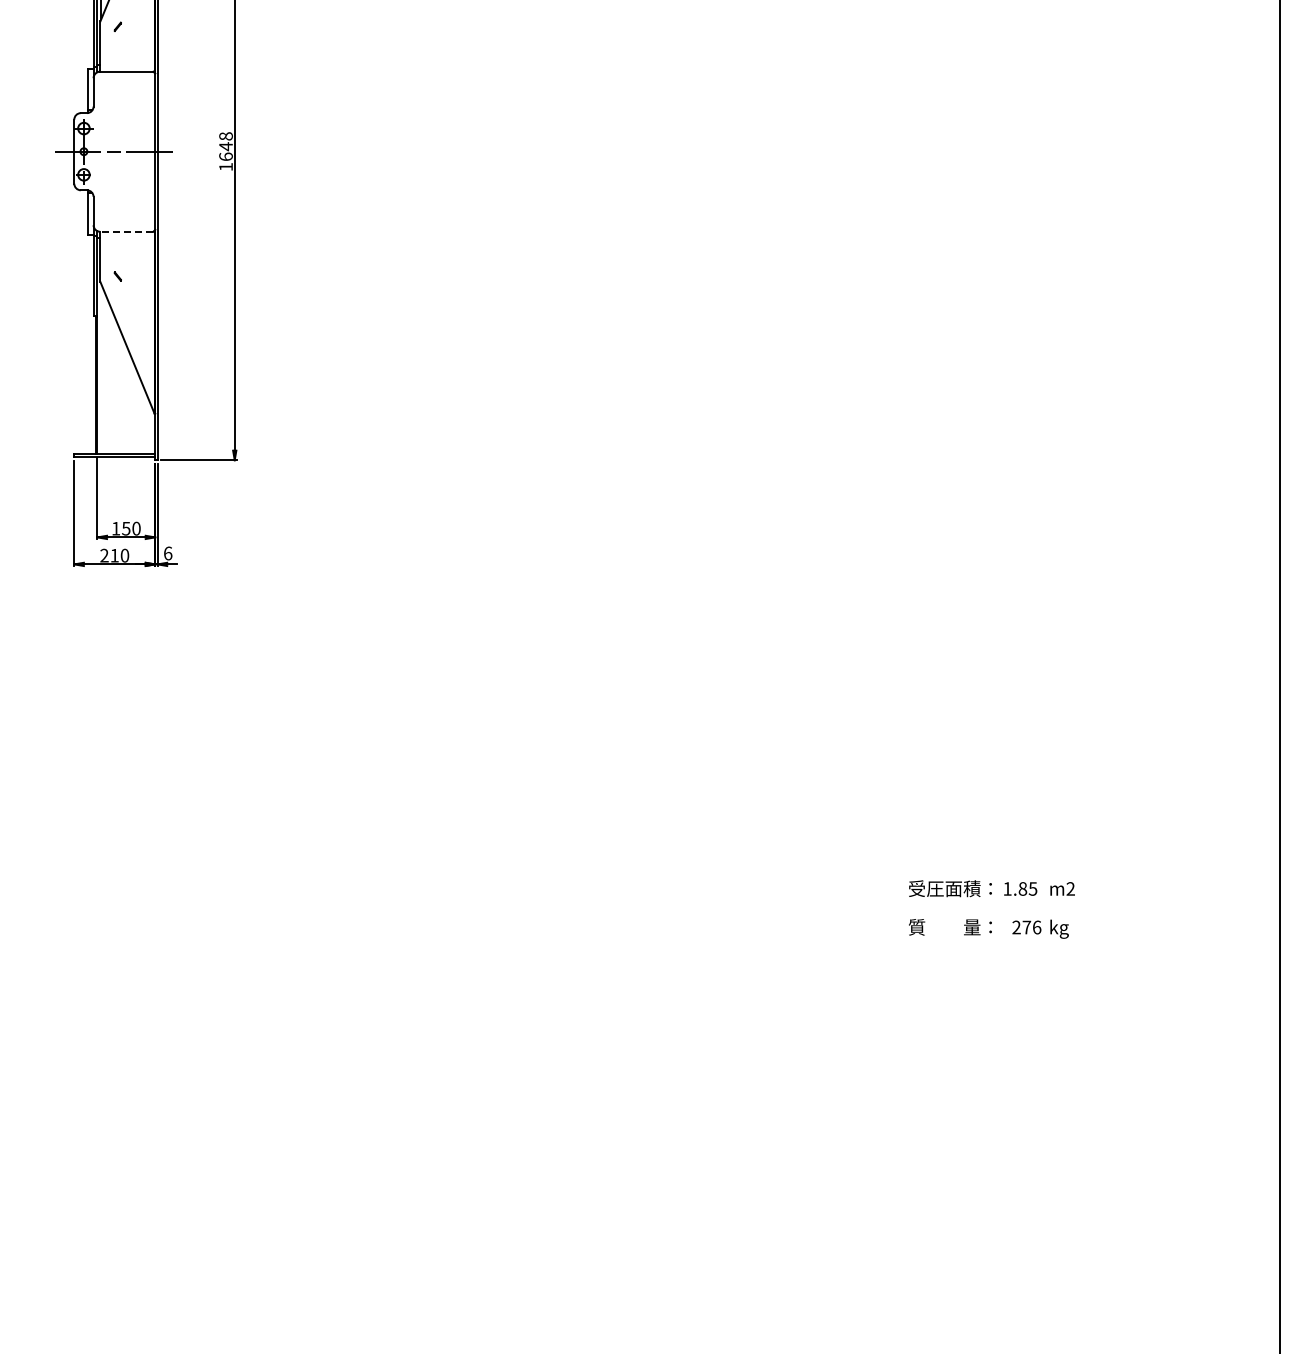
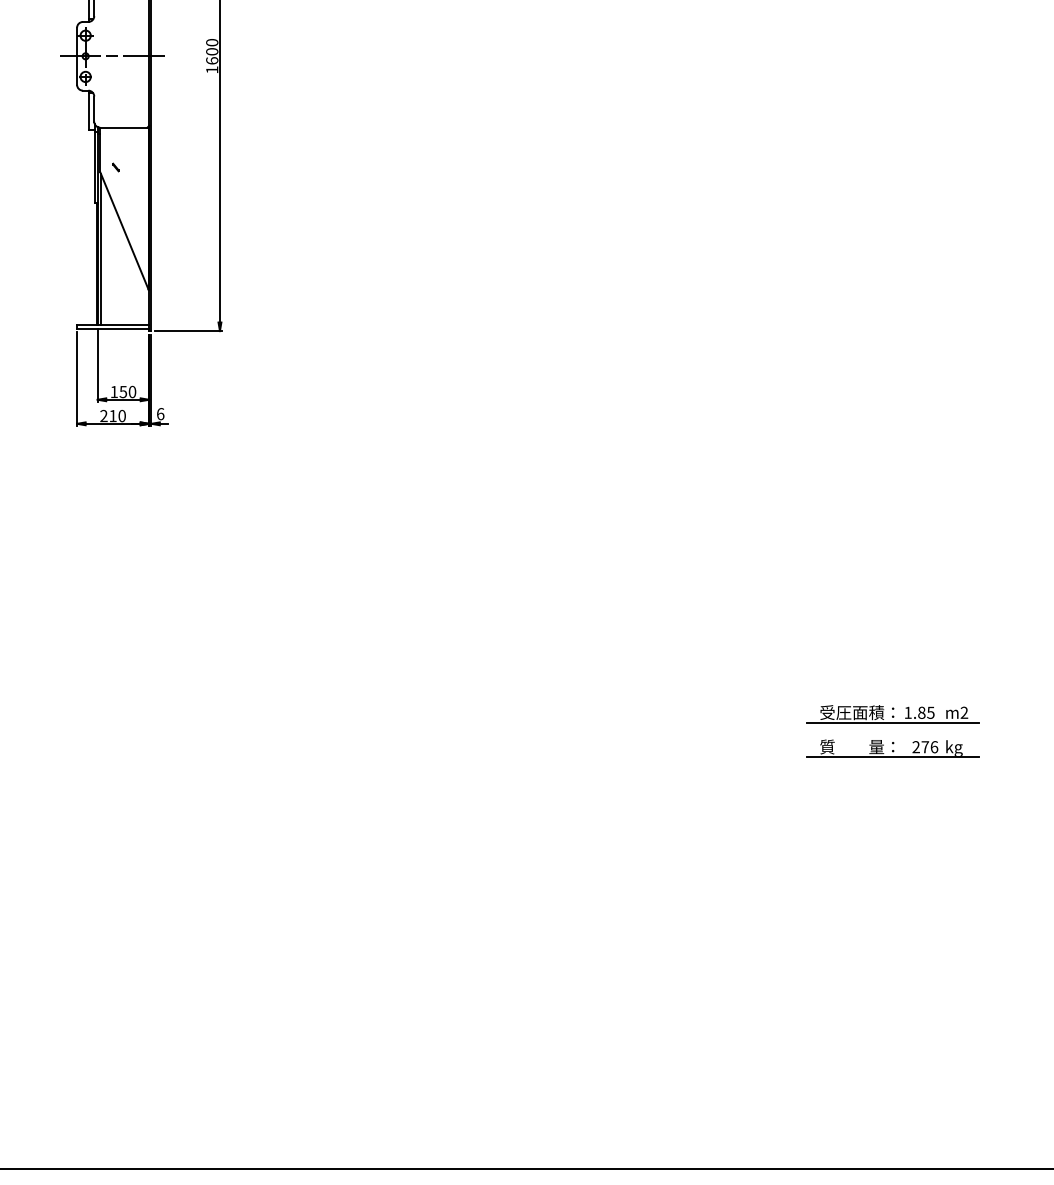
text: (225, 141) -> (211, 47), 1648 -> 1600
line: (126, 231) -> (123, 127), dashed -> solid
line: (101, 368) -> (101, 249), added
line: (990, 899) -> (892, 722), added
line: (990, 938) -> (892, 756), added

